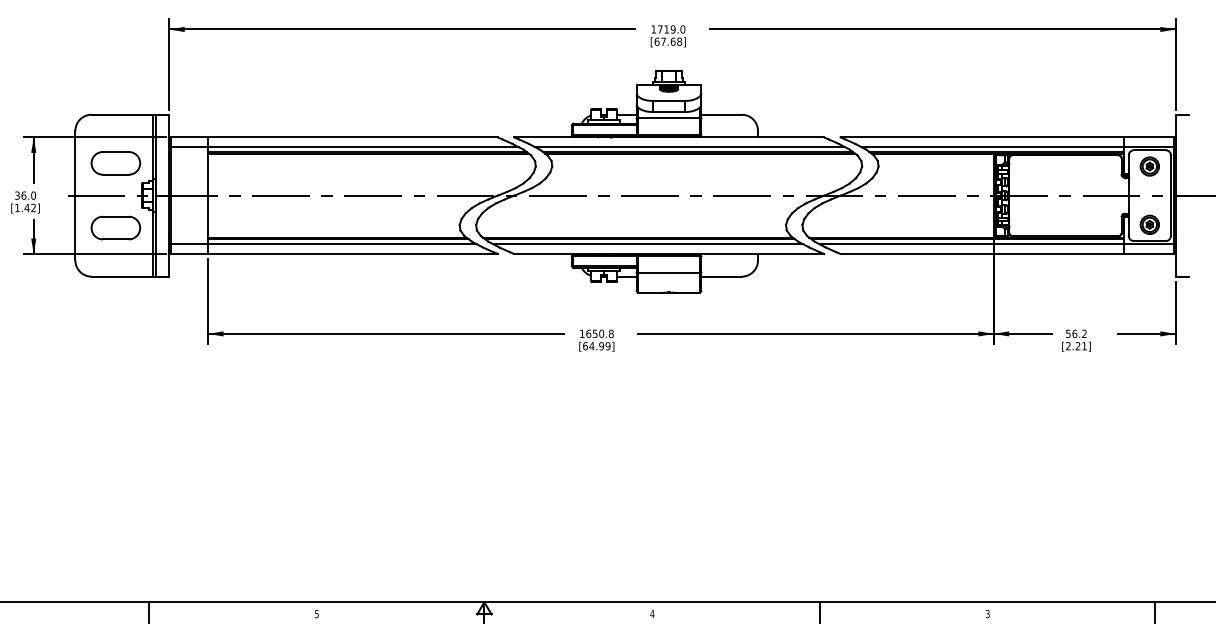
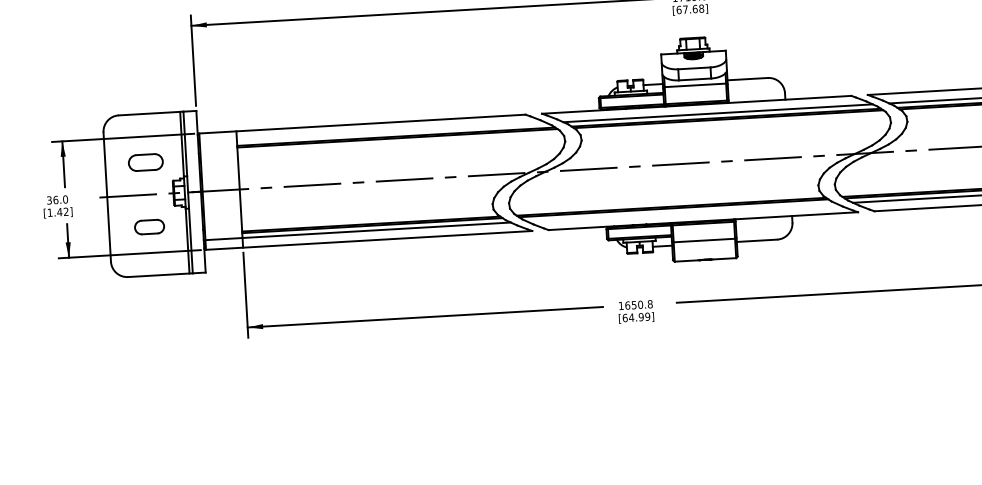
line: (343, 147) -> (372, 133), removed
part: (115, 163) -> (145, 162), size x0.7
part: (115, 227) -> (149, 226), size x0.6
line: (648, 244) -> (682, 212), removed

